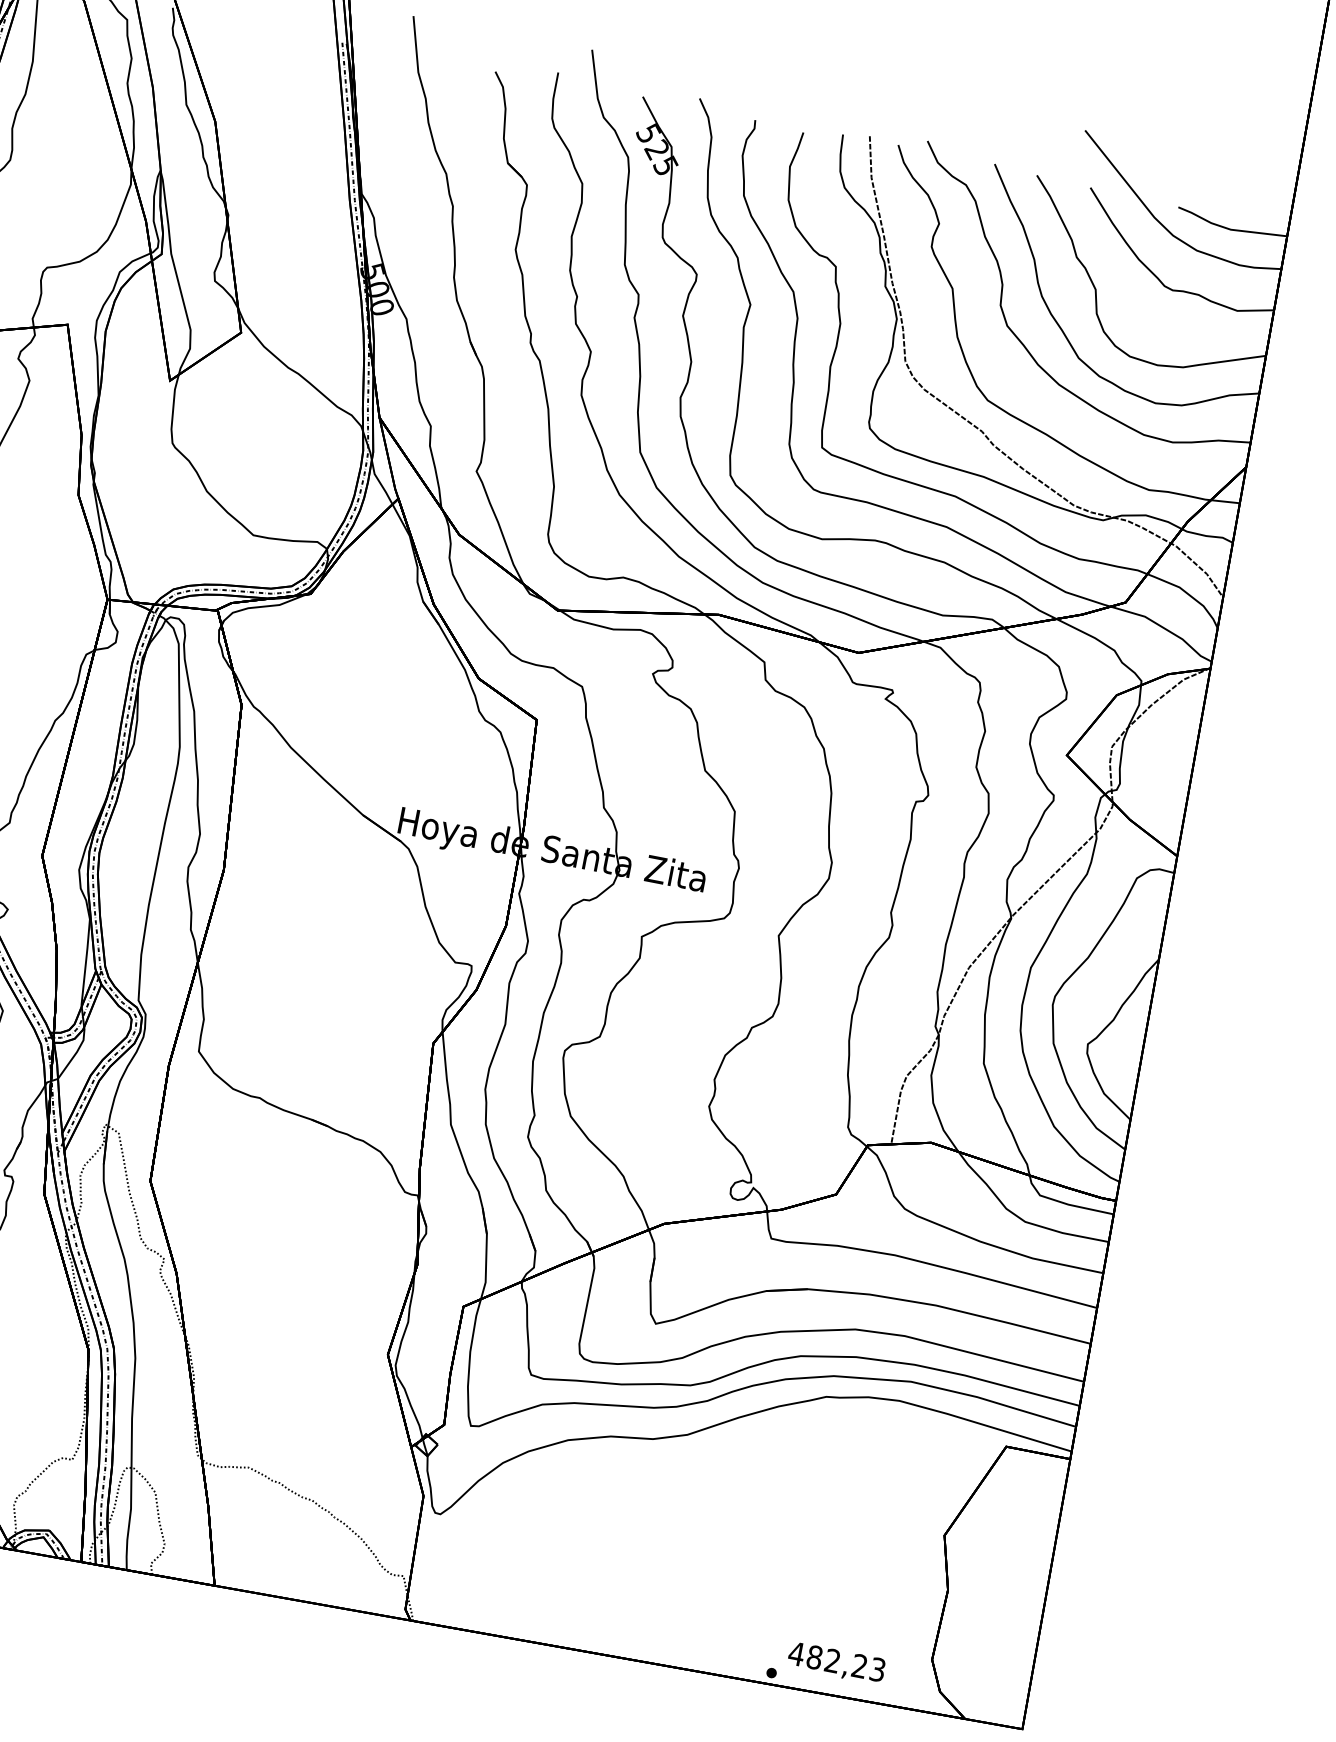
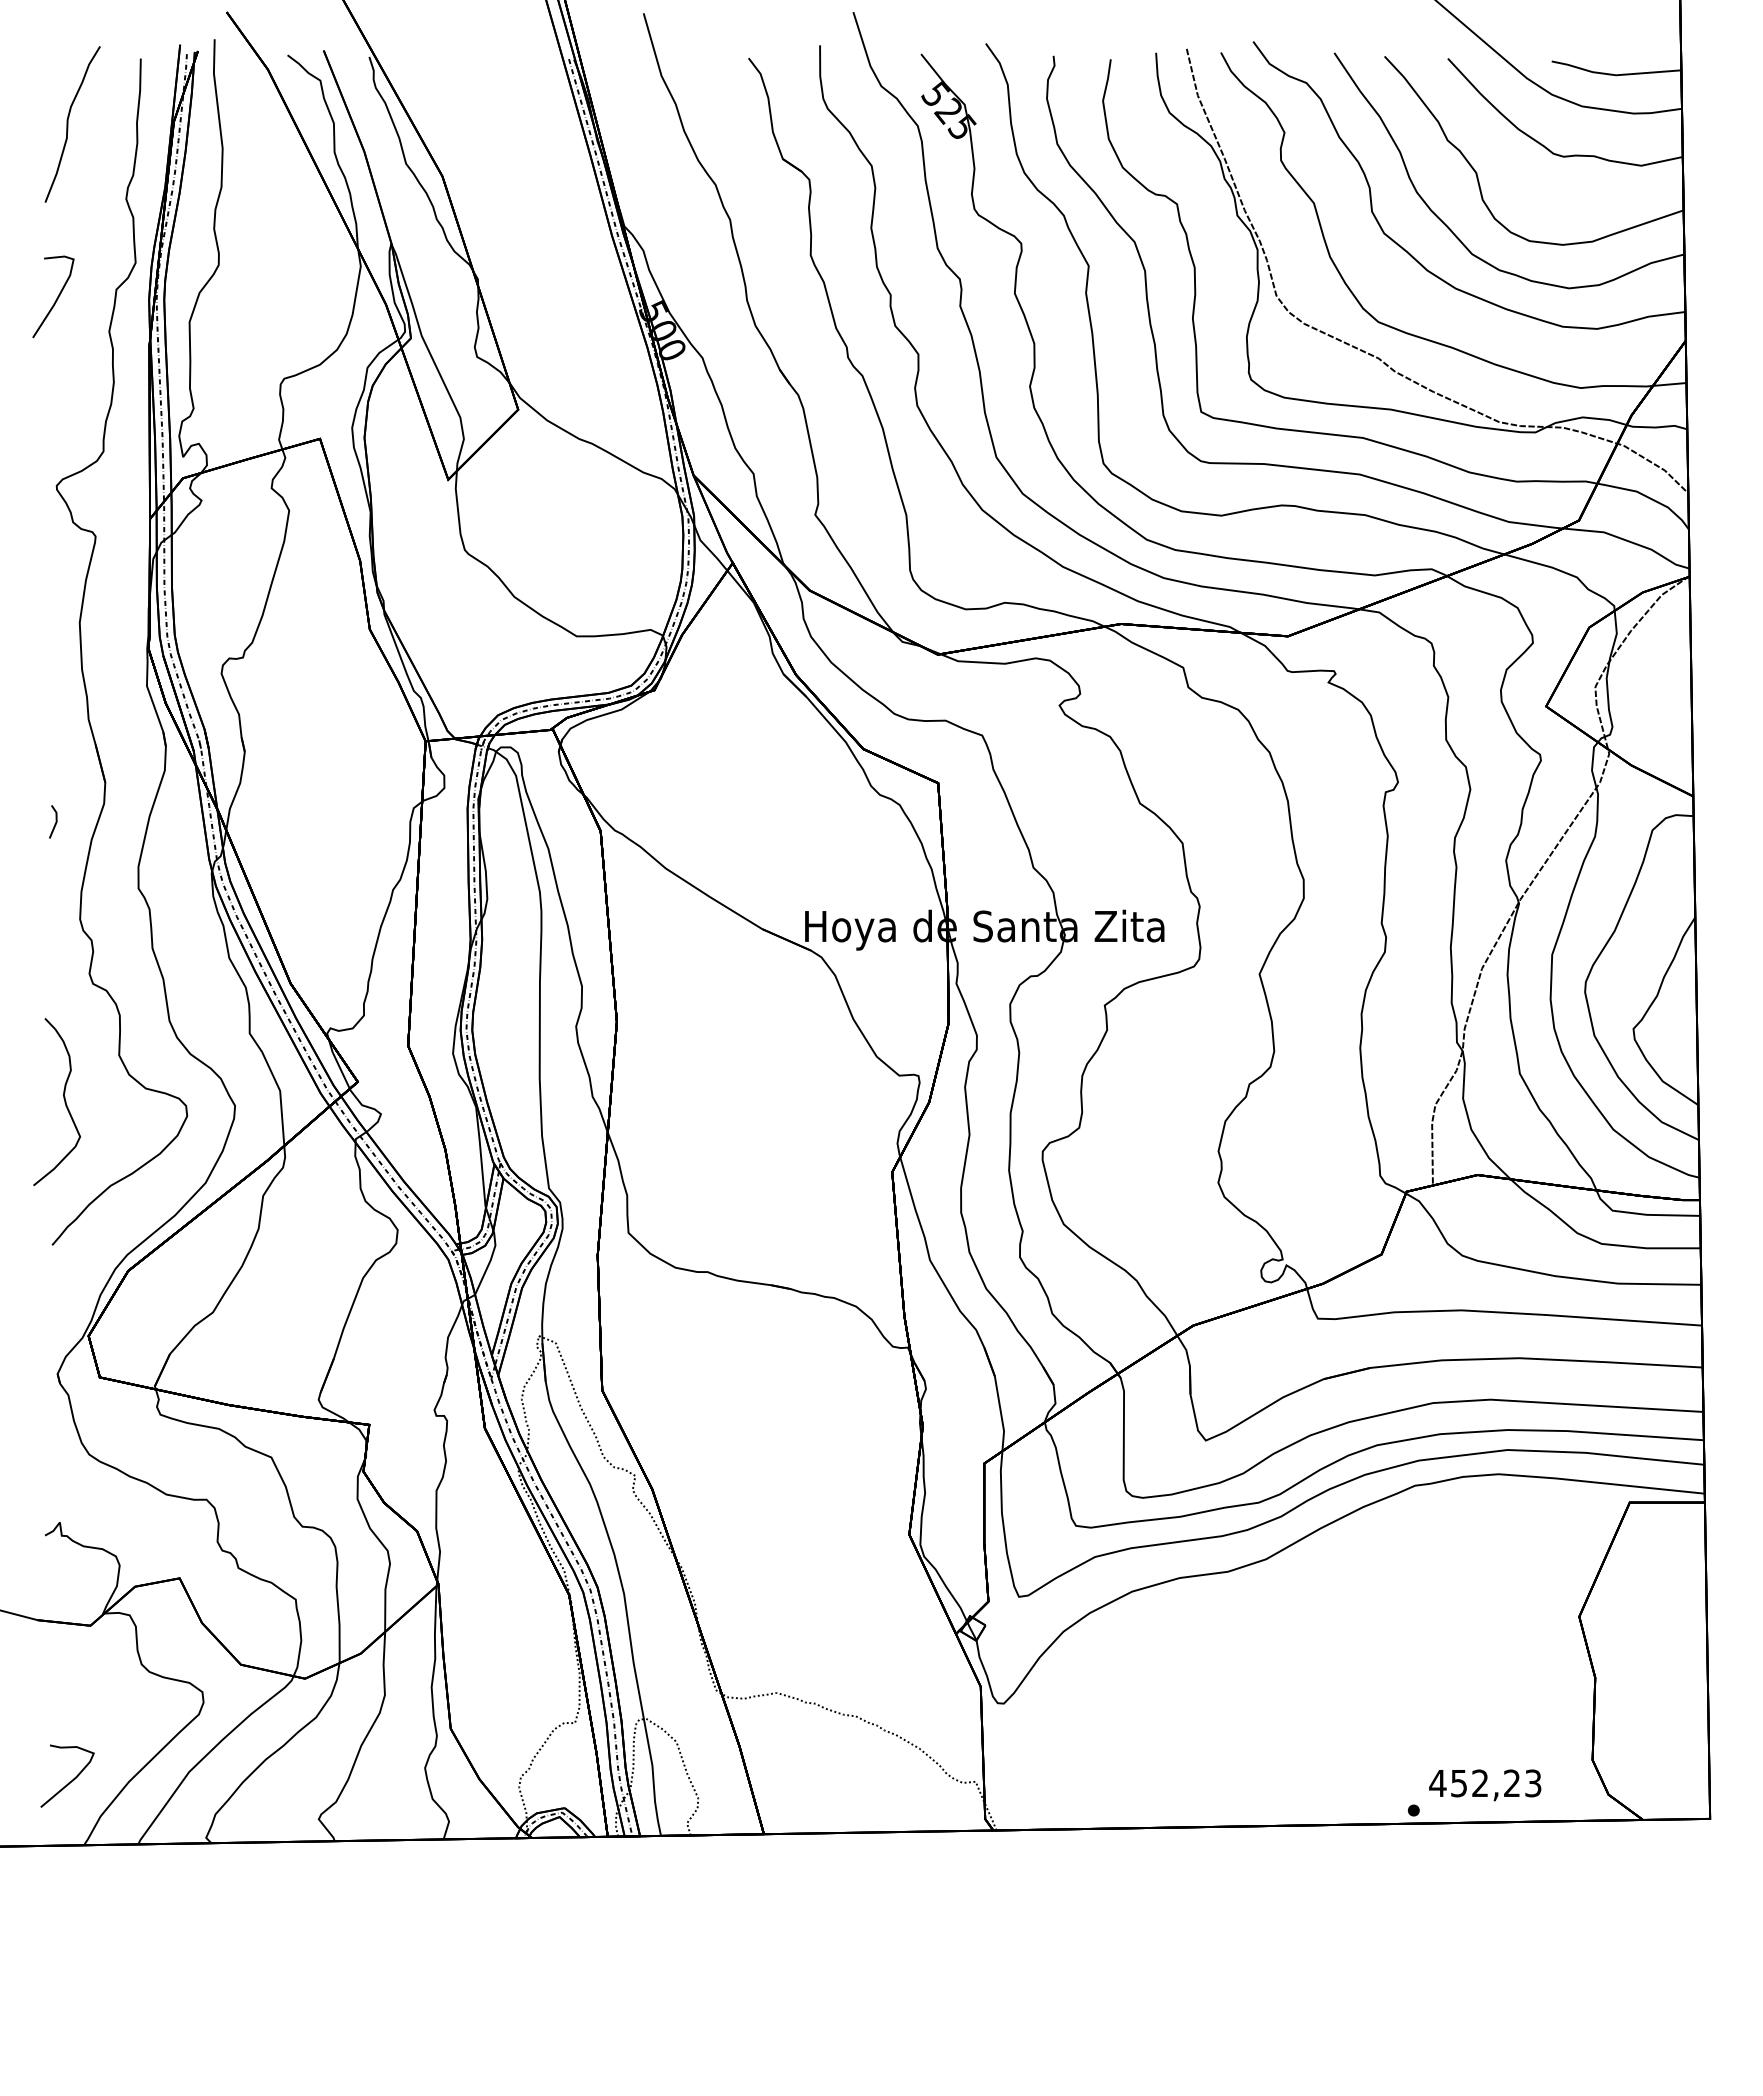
text: (814, 1657) -> (1459, 1783), 482,23 -> 452,23

